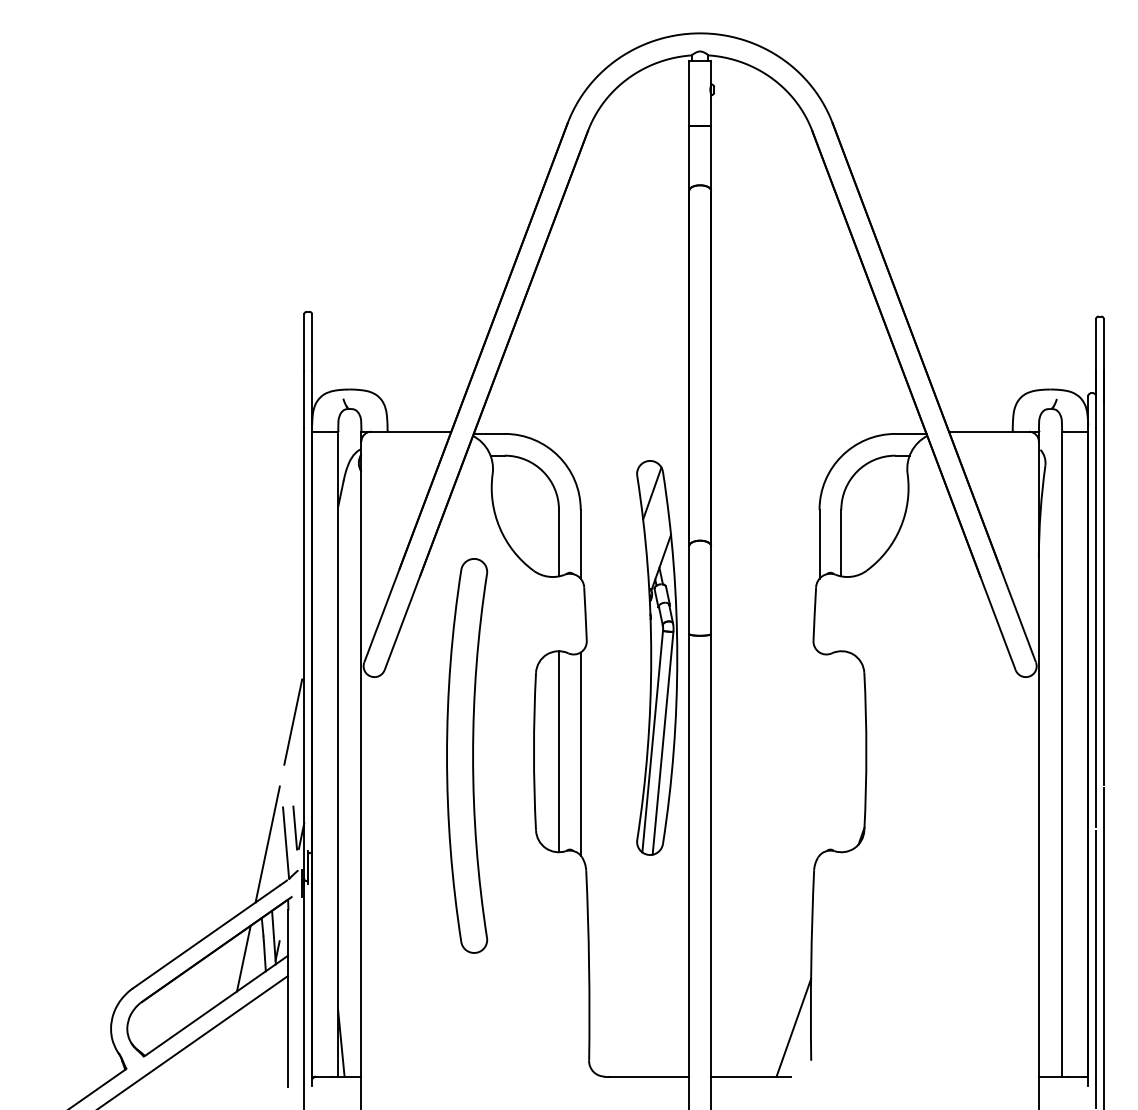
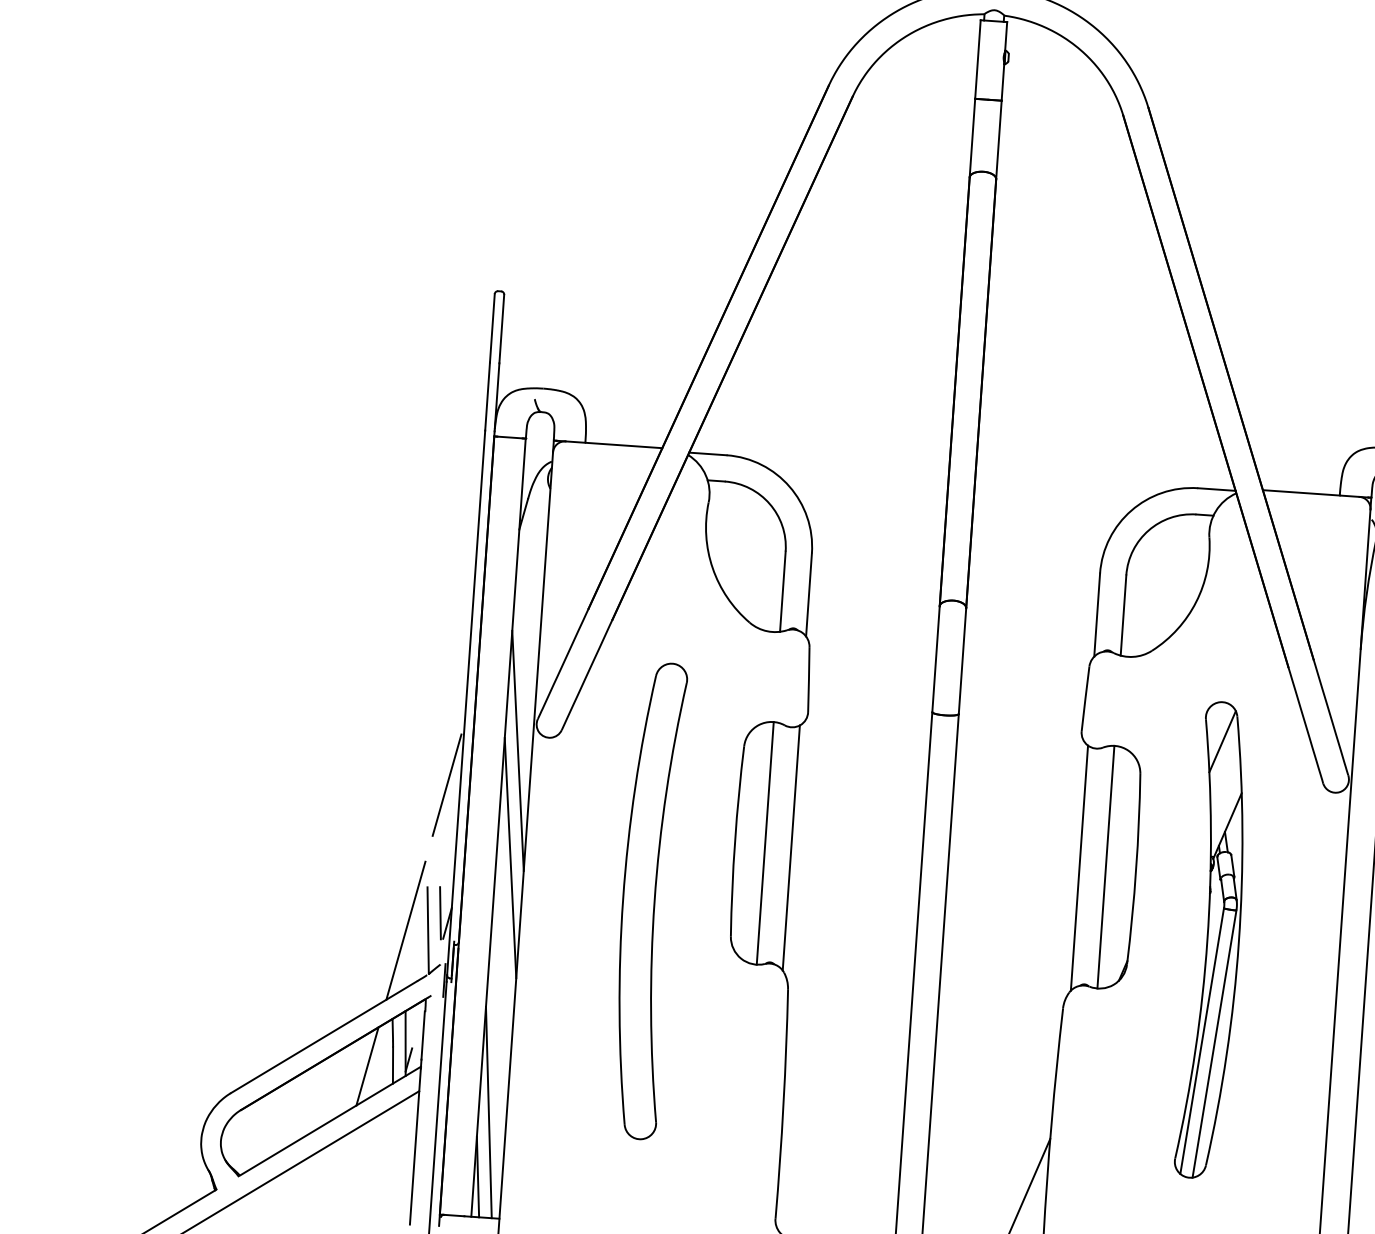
part: (657, 657) -> (1215, 940), moved
line: (349, 689) -> (517, 750), added
line: (841, 751) -> (1106, 866), added
line: (819, 753) -> (1079, 867), added
part: (467, 755) -> (647, 900), moved
line: (349, 778) -> (510, 857), added
line: (346, 989) -> (488, 1112), added

